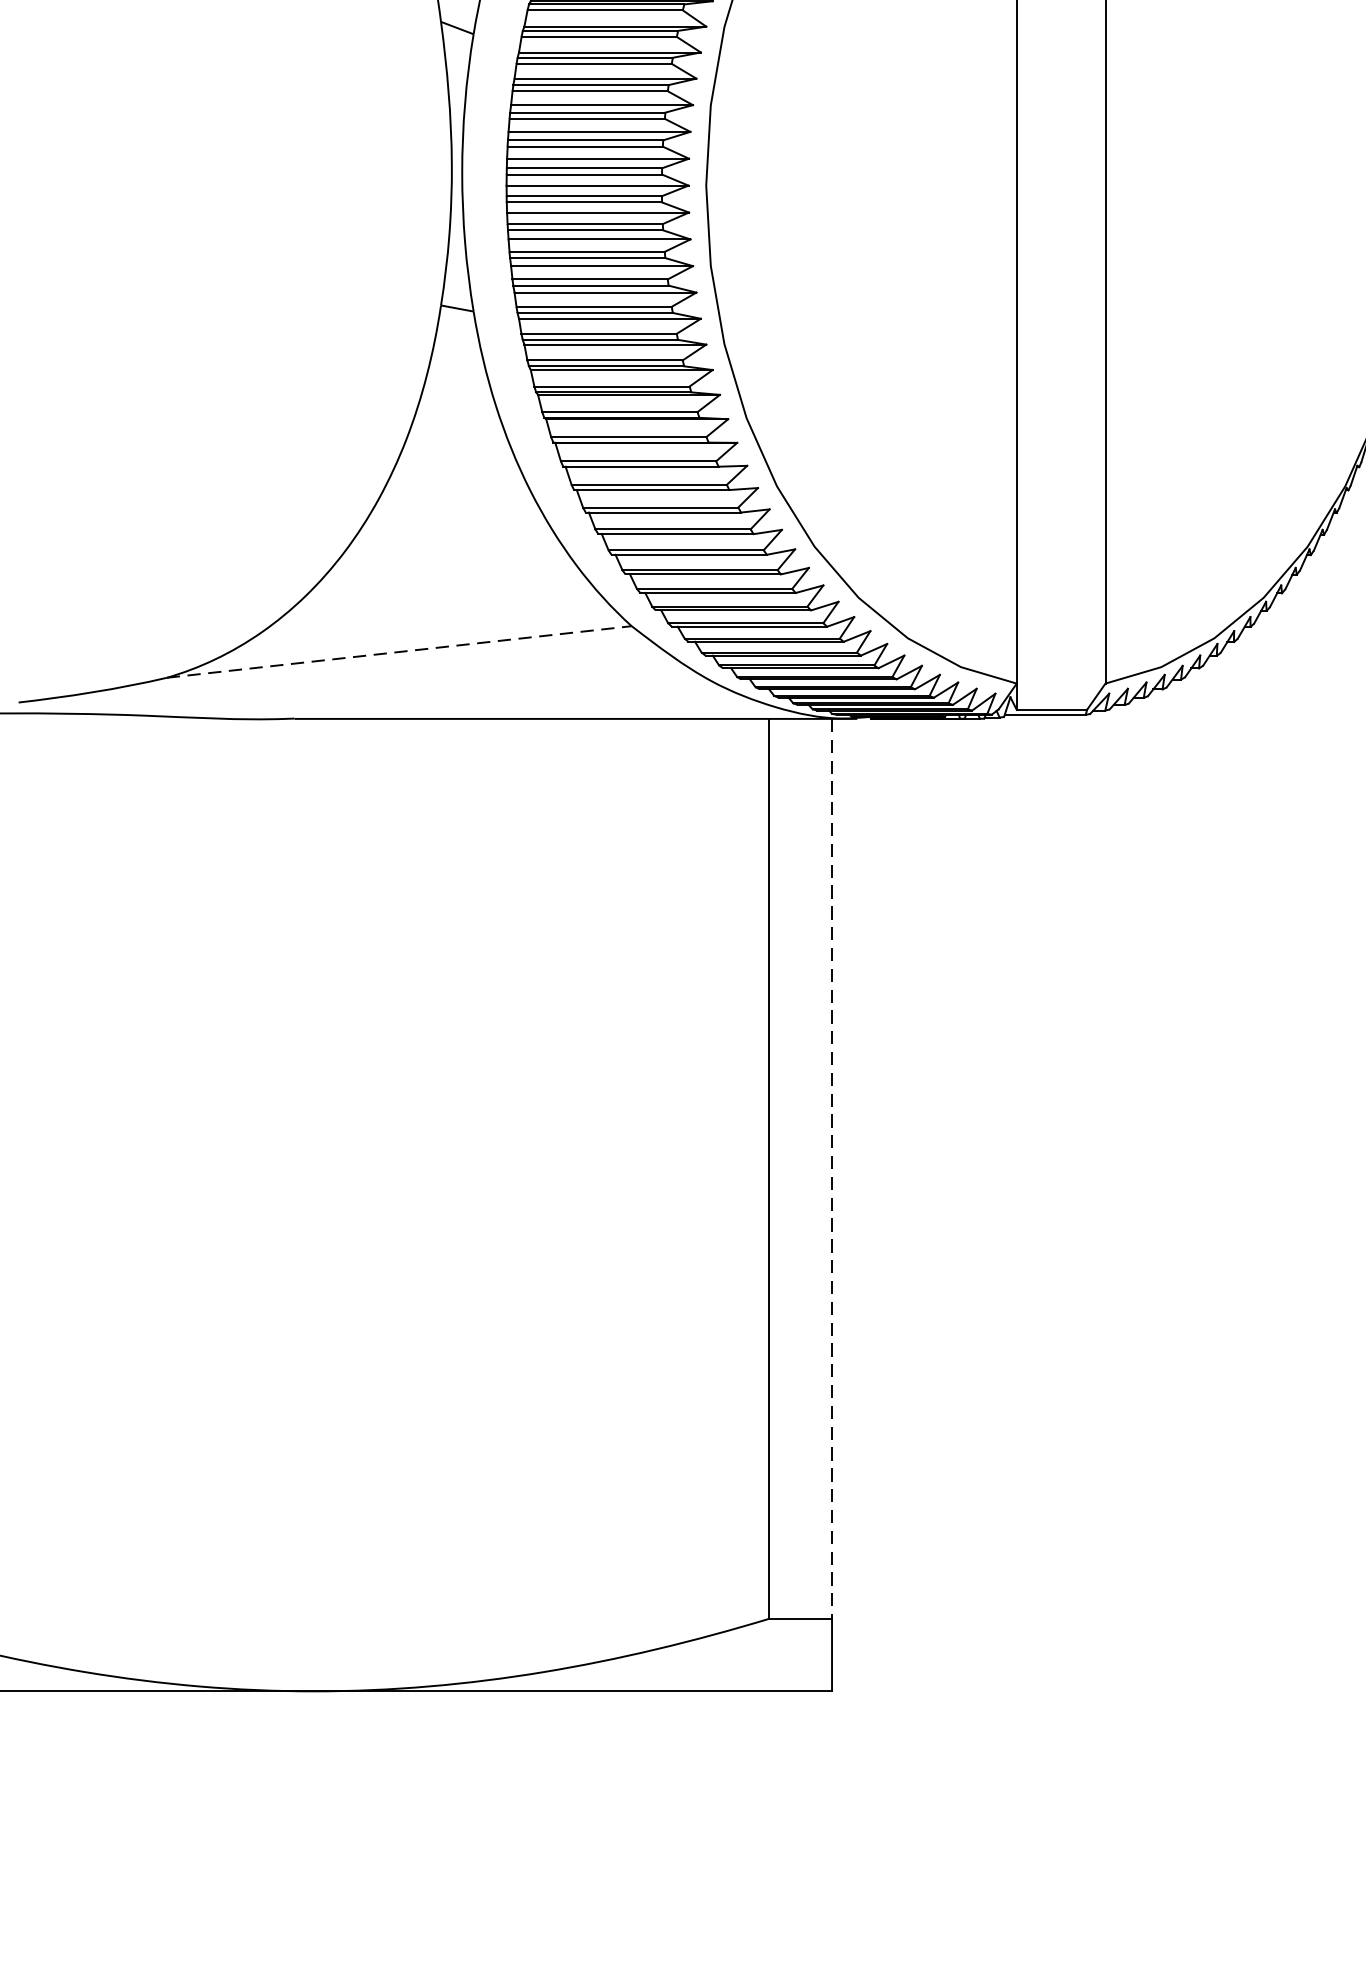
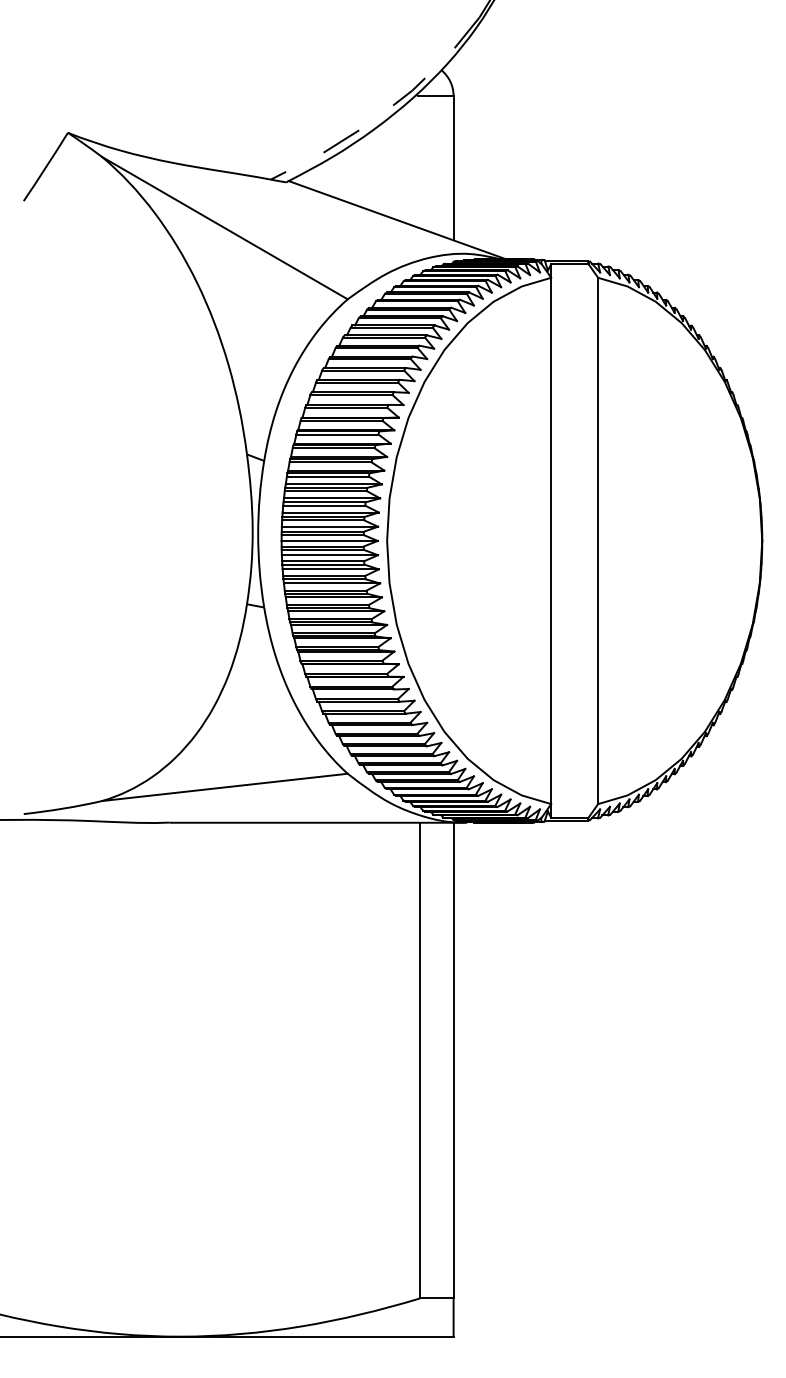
line: (398, 652) -> (224, 787), dashed -> solid
line: (831, 1168) -> (453, 1060), dashed -> solid

